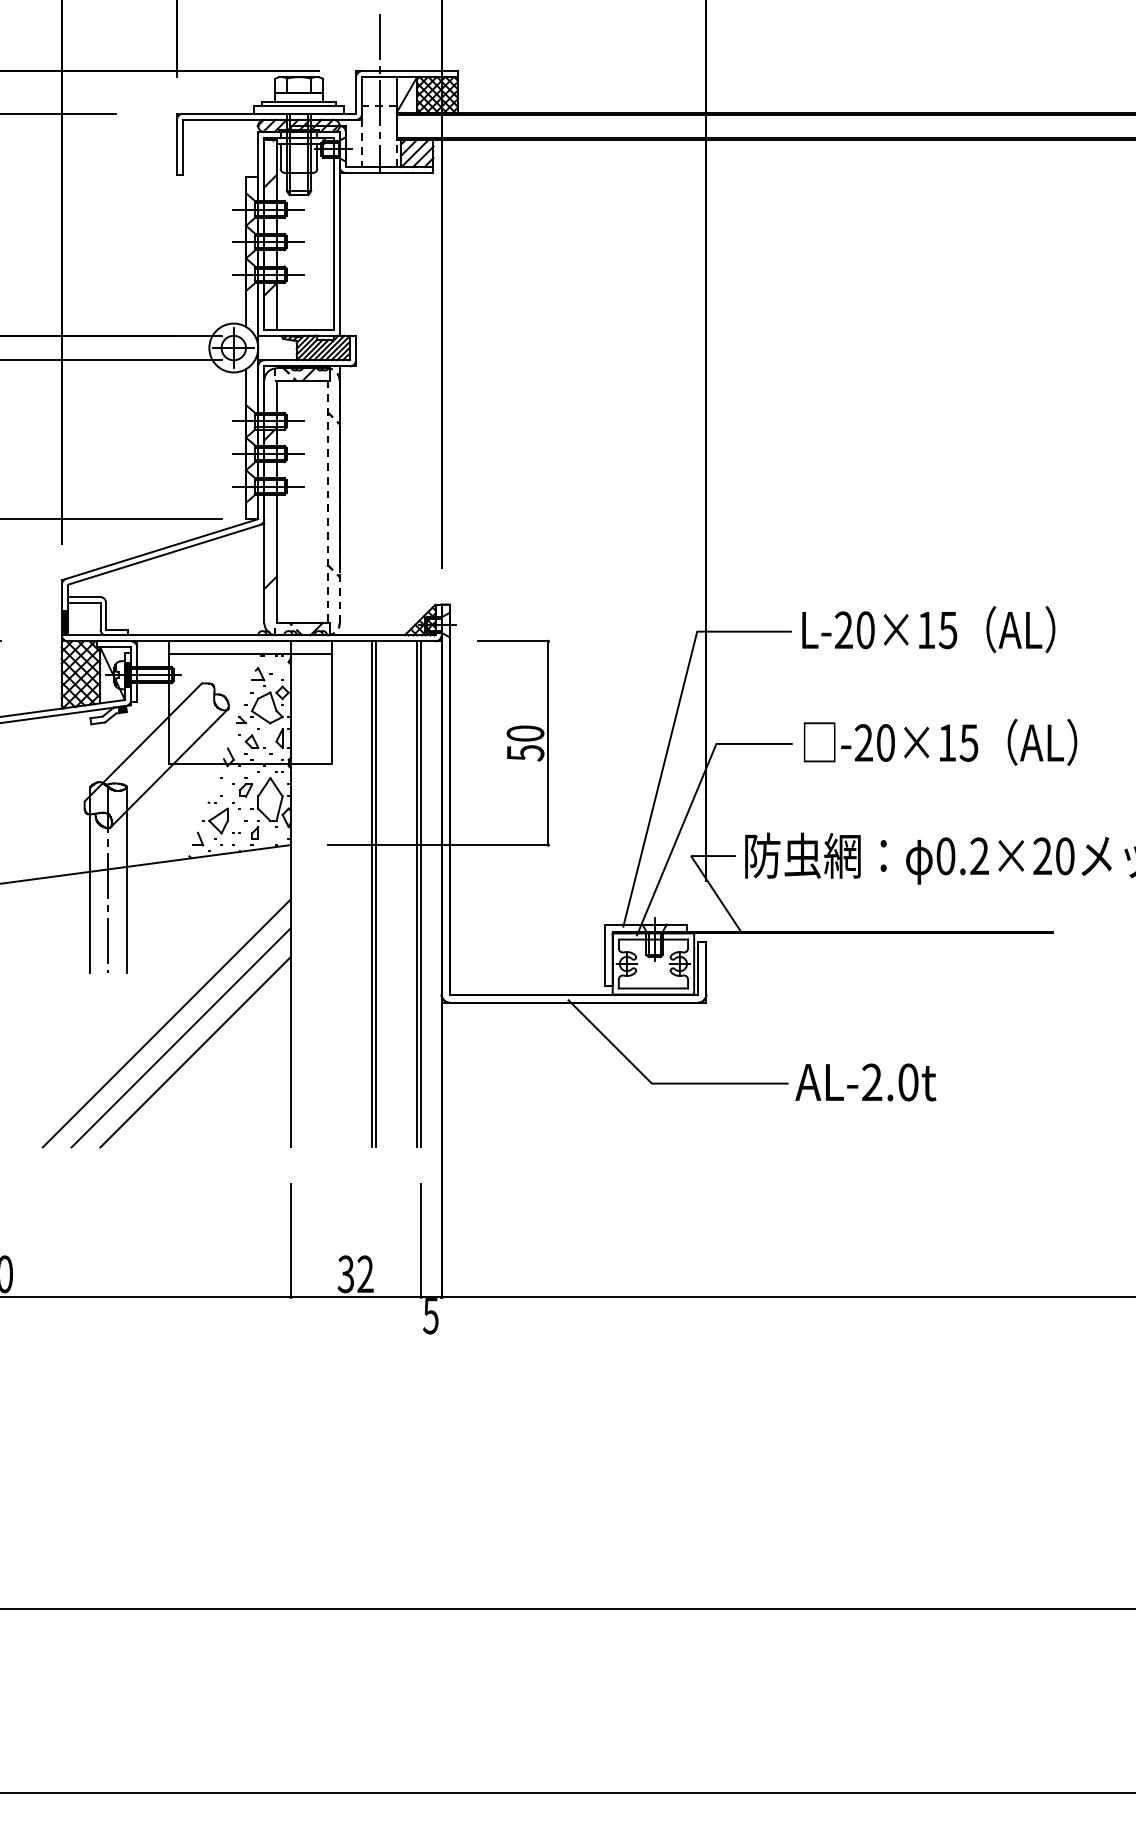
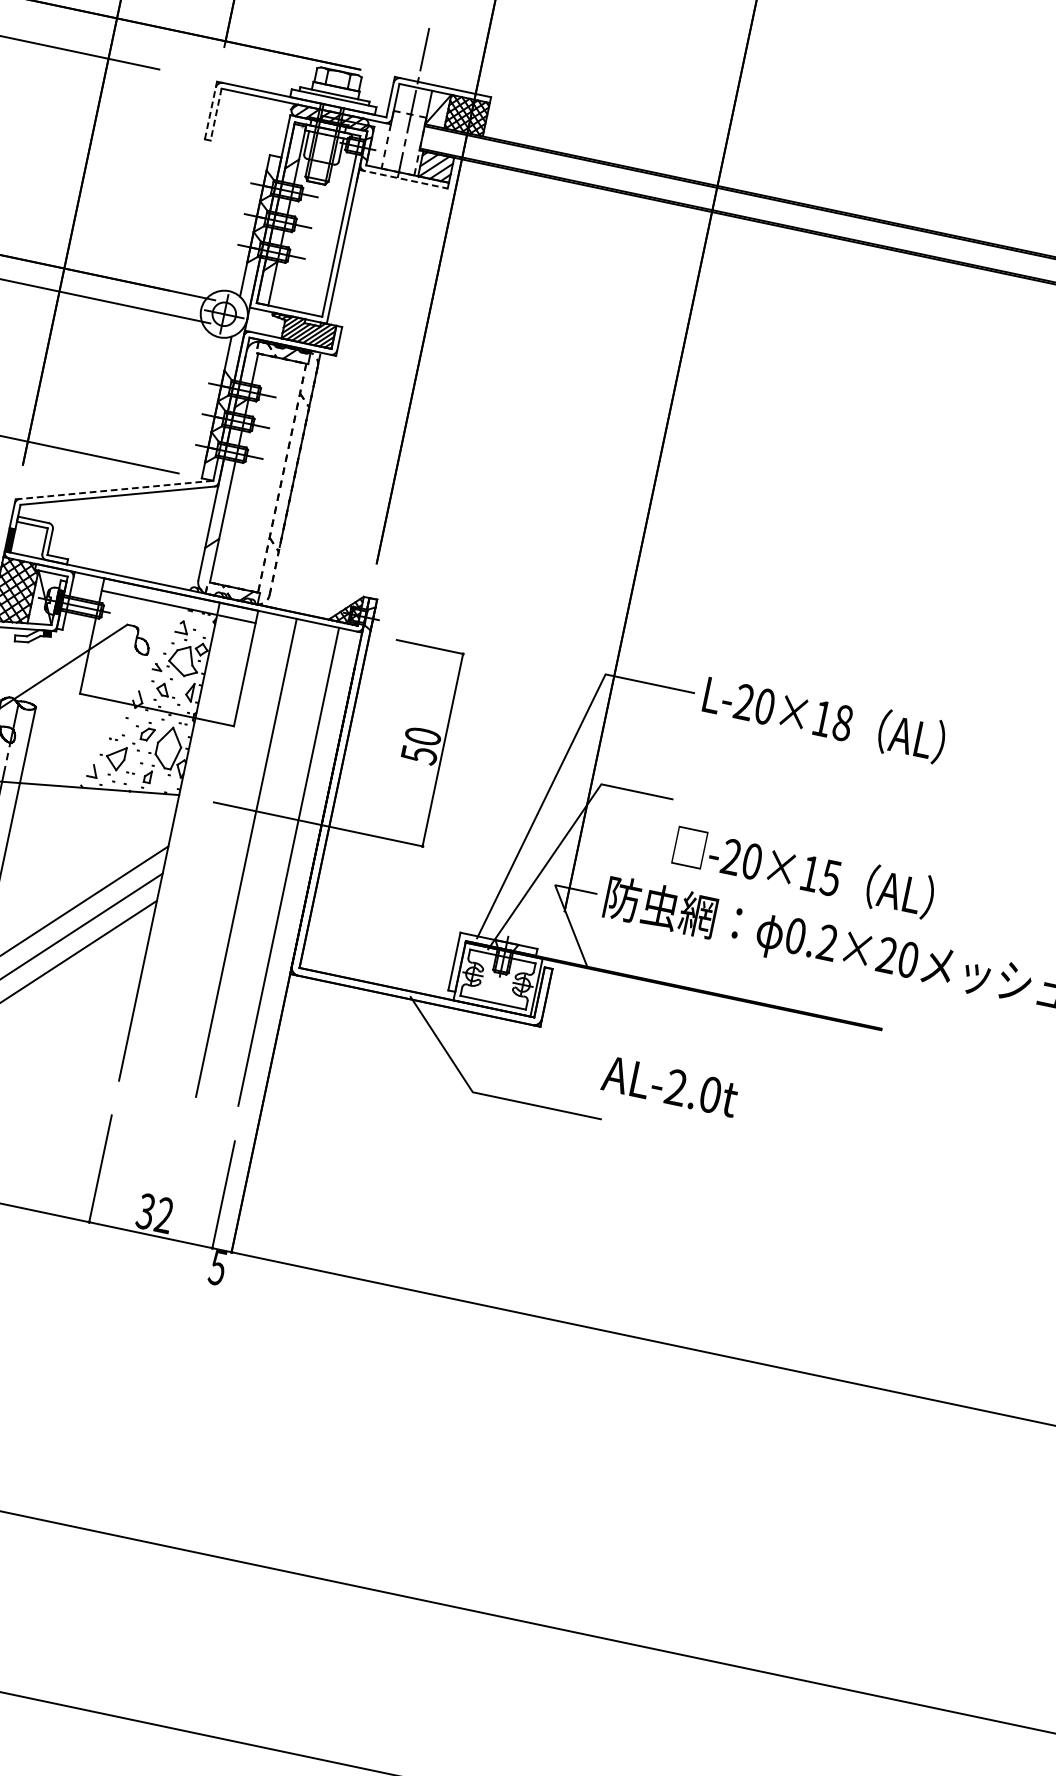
line: (176, 144) -> (210, 110), solid -> dashed
line: (182, 147) -> (215, 114), solid -> dashed
line: (386, 172) -> (403, 178), solid -> dashed
line: (160, 549) -> (114, 489), solid -> dashed
text: (947, 630) -> (842, 723), L-20×15 -> L-20×18
text: (940, 741) -> (804, 870), moved
line: (168, 768) -> (78, 698), removed
line: (376, 894) -> (250, 858), removed
line: (421, 894) -> (292, 867), removed
text: (865, 1082) -> (669, 1086), moved

